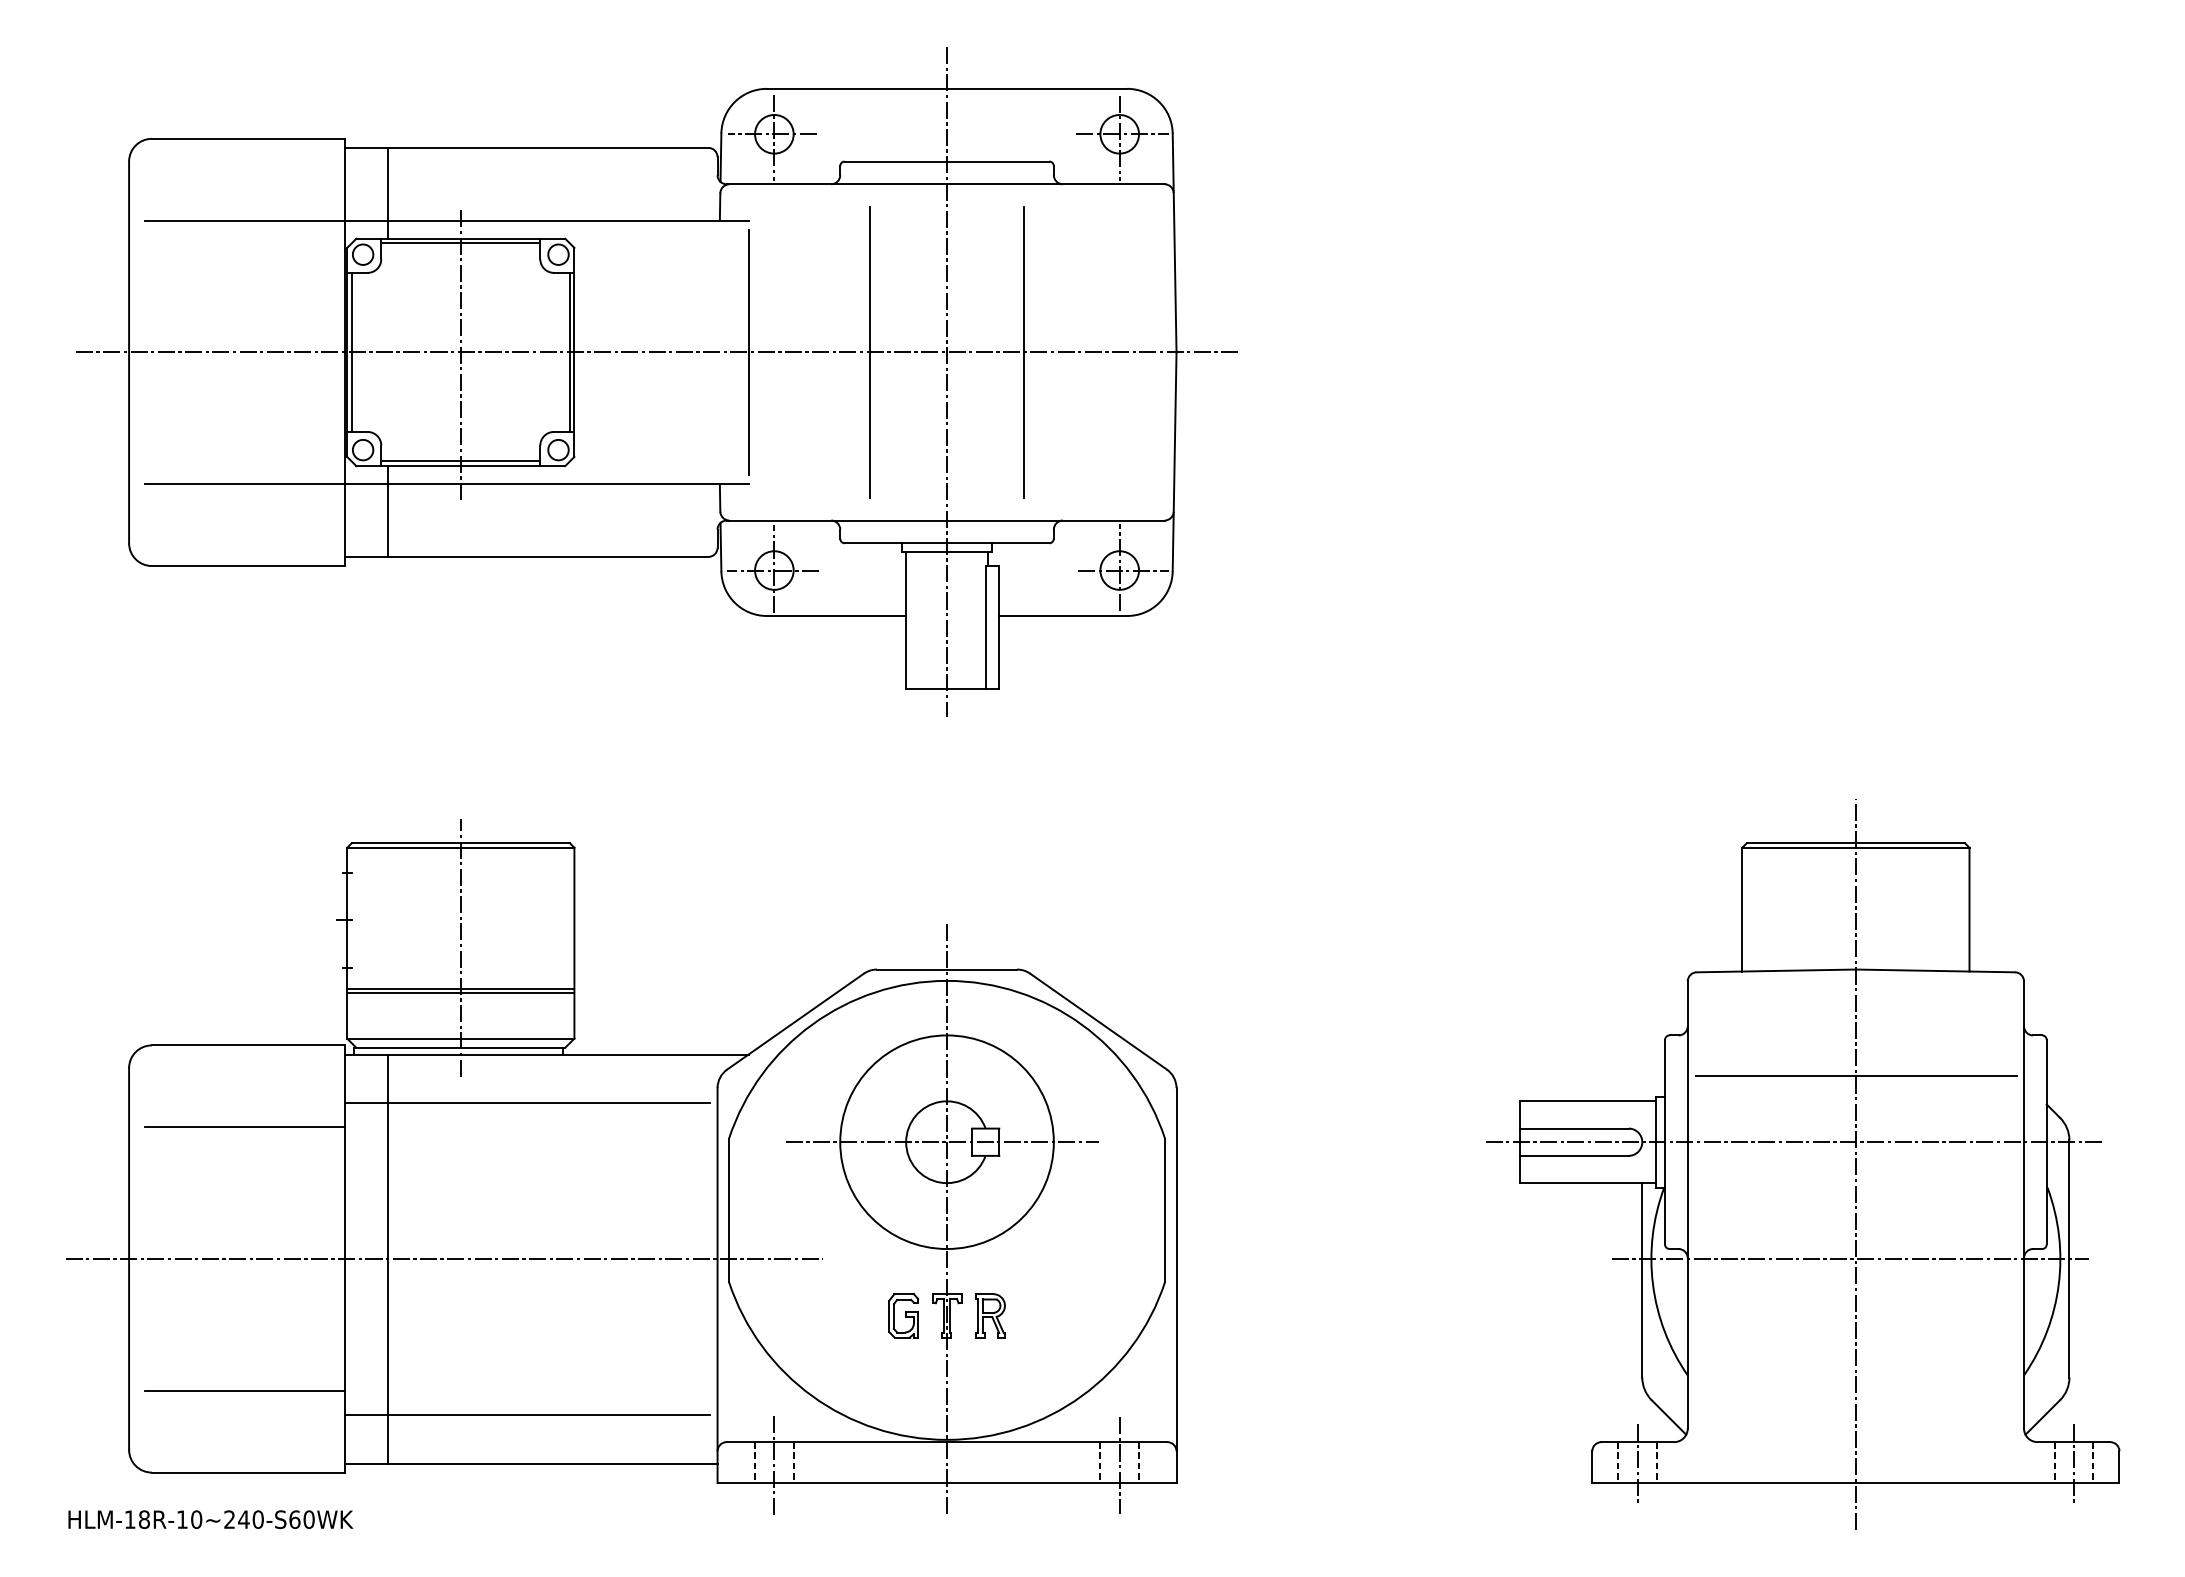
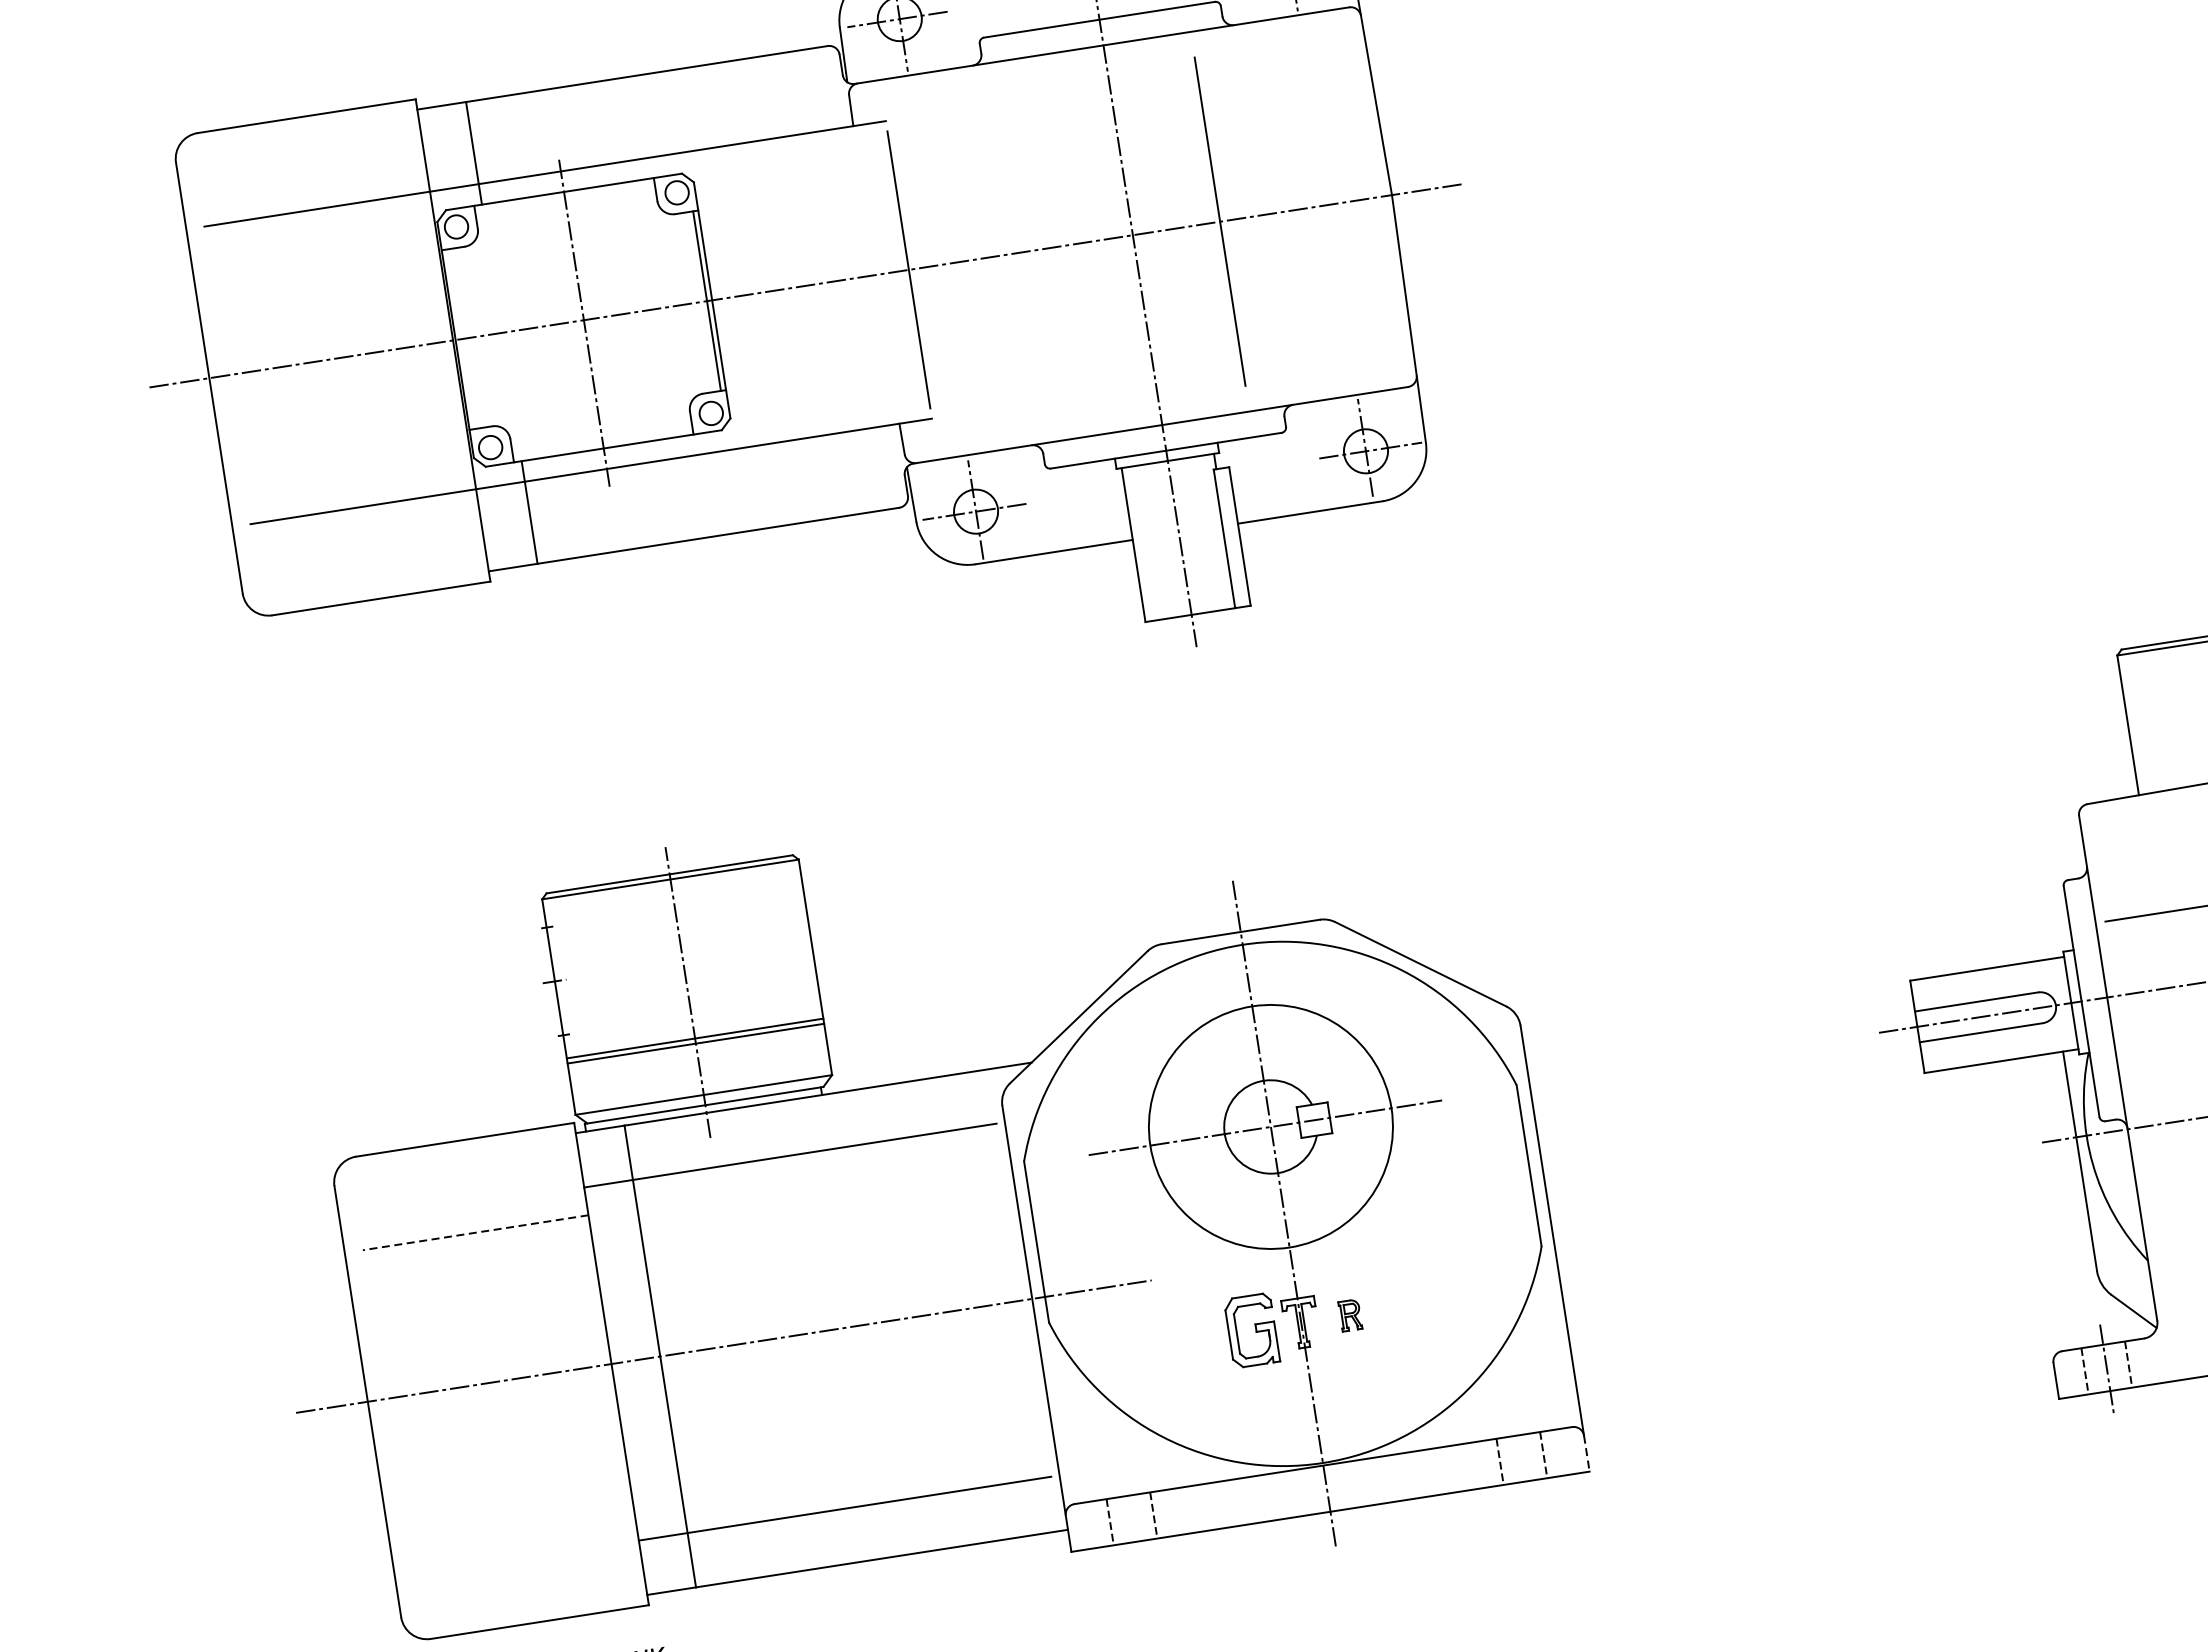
line: (460, 243) -> (564, 197), removed
line: (351, 351) -> (460, 338), removed
line: (869, 352) -> (1045, 248), removed
line: (460, 461) -> (602, 443), removed
line: (245, 1127) -> (476, 1232), solid -> dashed
part: (903, 1315) -> (1252, 1330), size x1.4
part: (990, 1315) -> (1350, 1315), size x0.6
line: (244, 1390) -> (521, 1530), removed
line: (1119, 1465) -> (1522, 1461), removed
line: (774, 1466) -> (1132, 1523), removed
line: (1176, 1467) -> (1586, 1454), solid -> dashed

